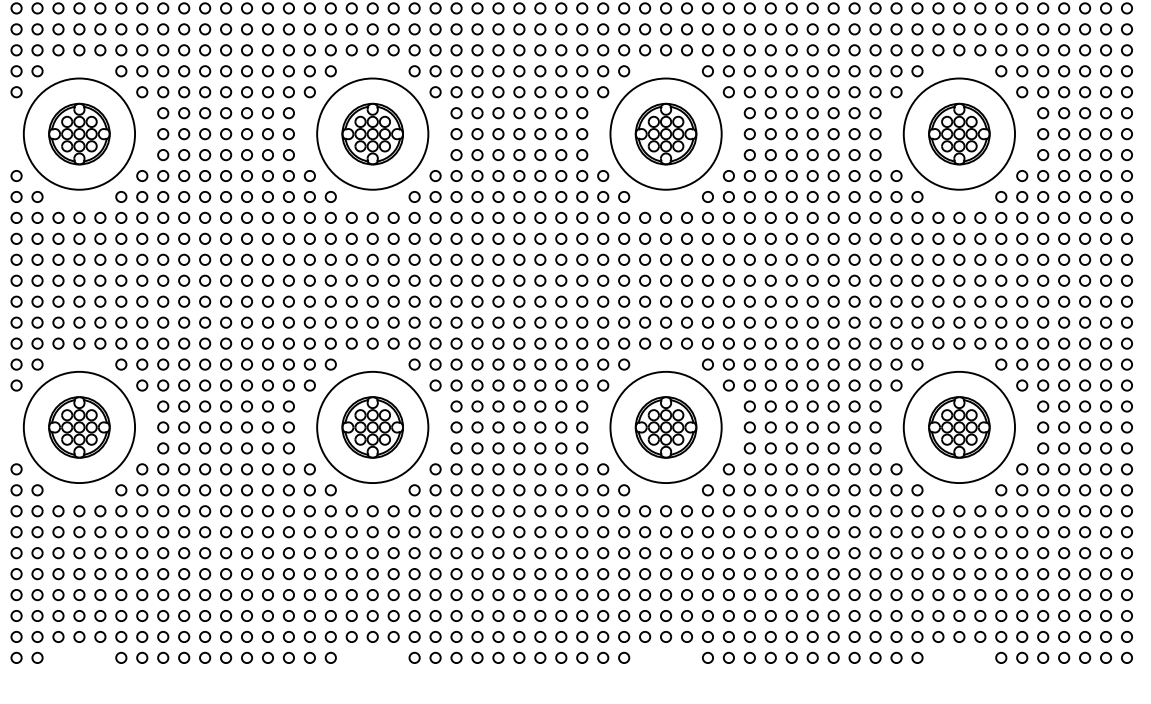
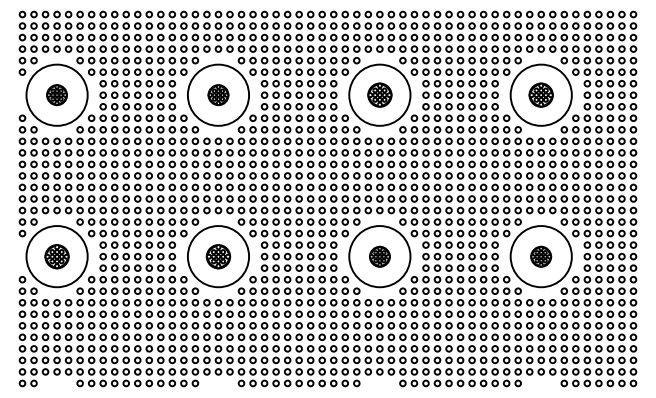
part: (78, 132) -> (56, 94), size x0.6
part: (372, 132) -> (218, 94), size x0.6
part: (665, 132) -> (379, 94), size x0.7
part: (957, 132) -> (540, 94), size x0.7
part: (78, 427) -> (56, 256), size x0.7
part: (372, 427) -> (218, 256), size x0.7
part: (665, 427) -> (379, 256), size x0.6
part: (957, 427) -> (540, 256), size x0.6

